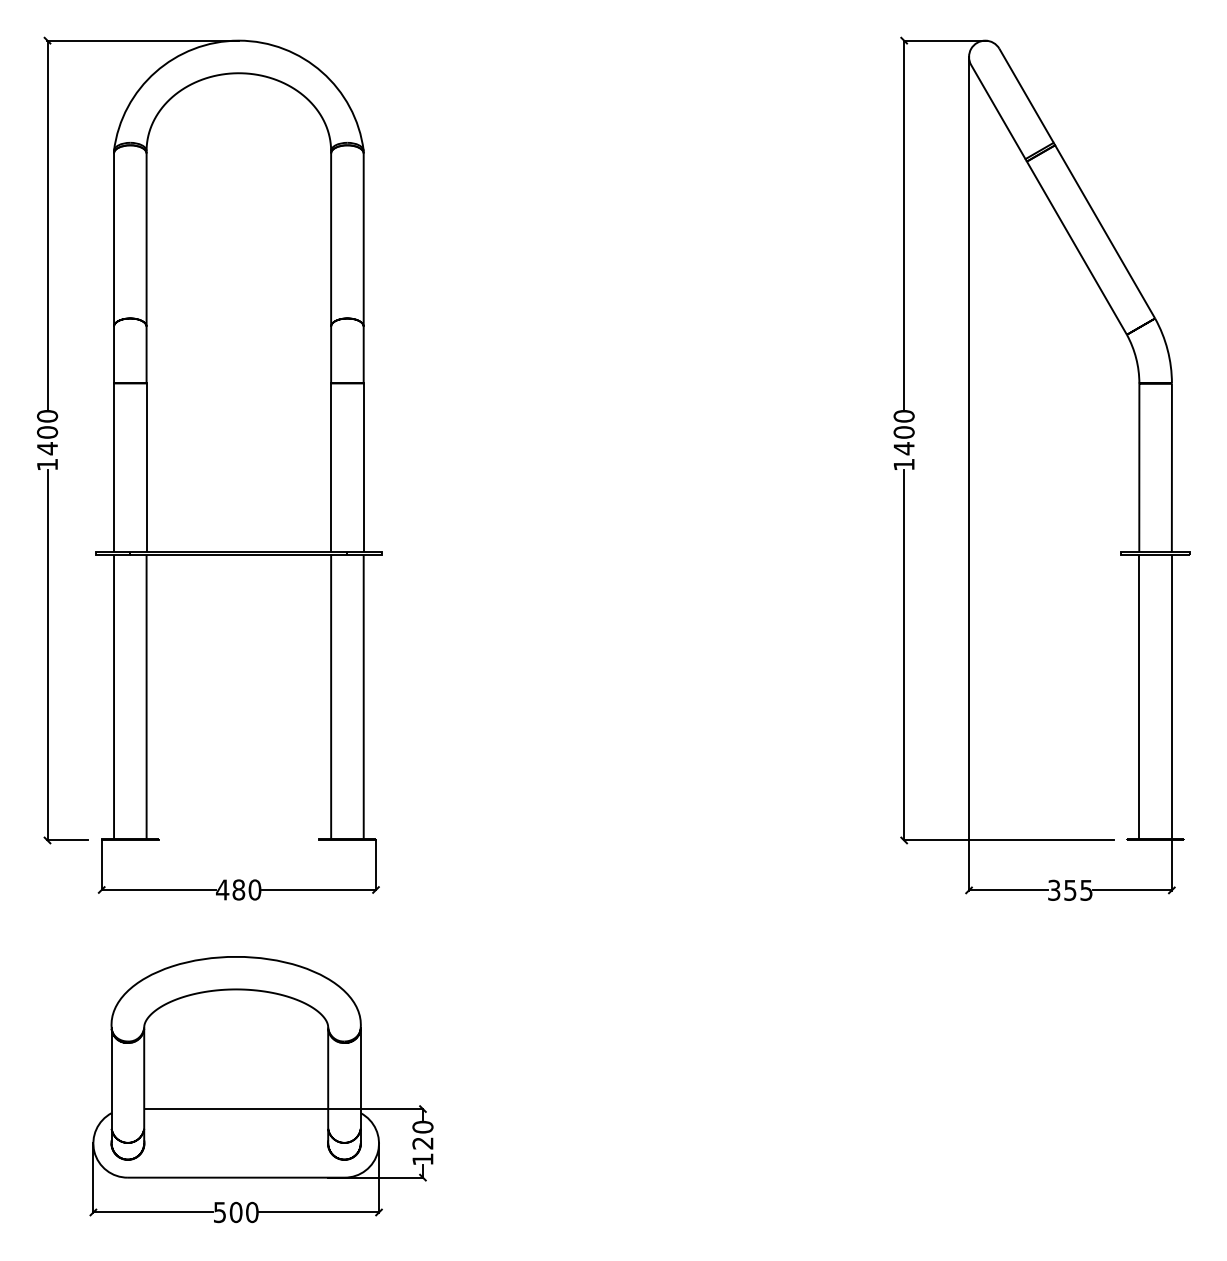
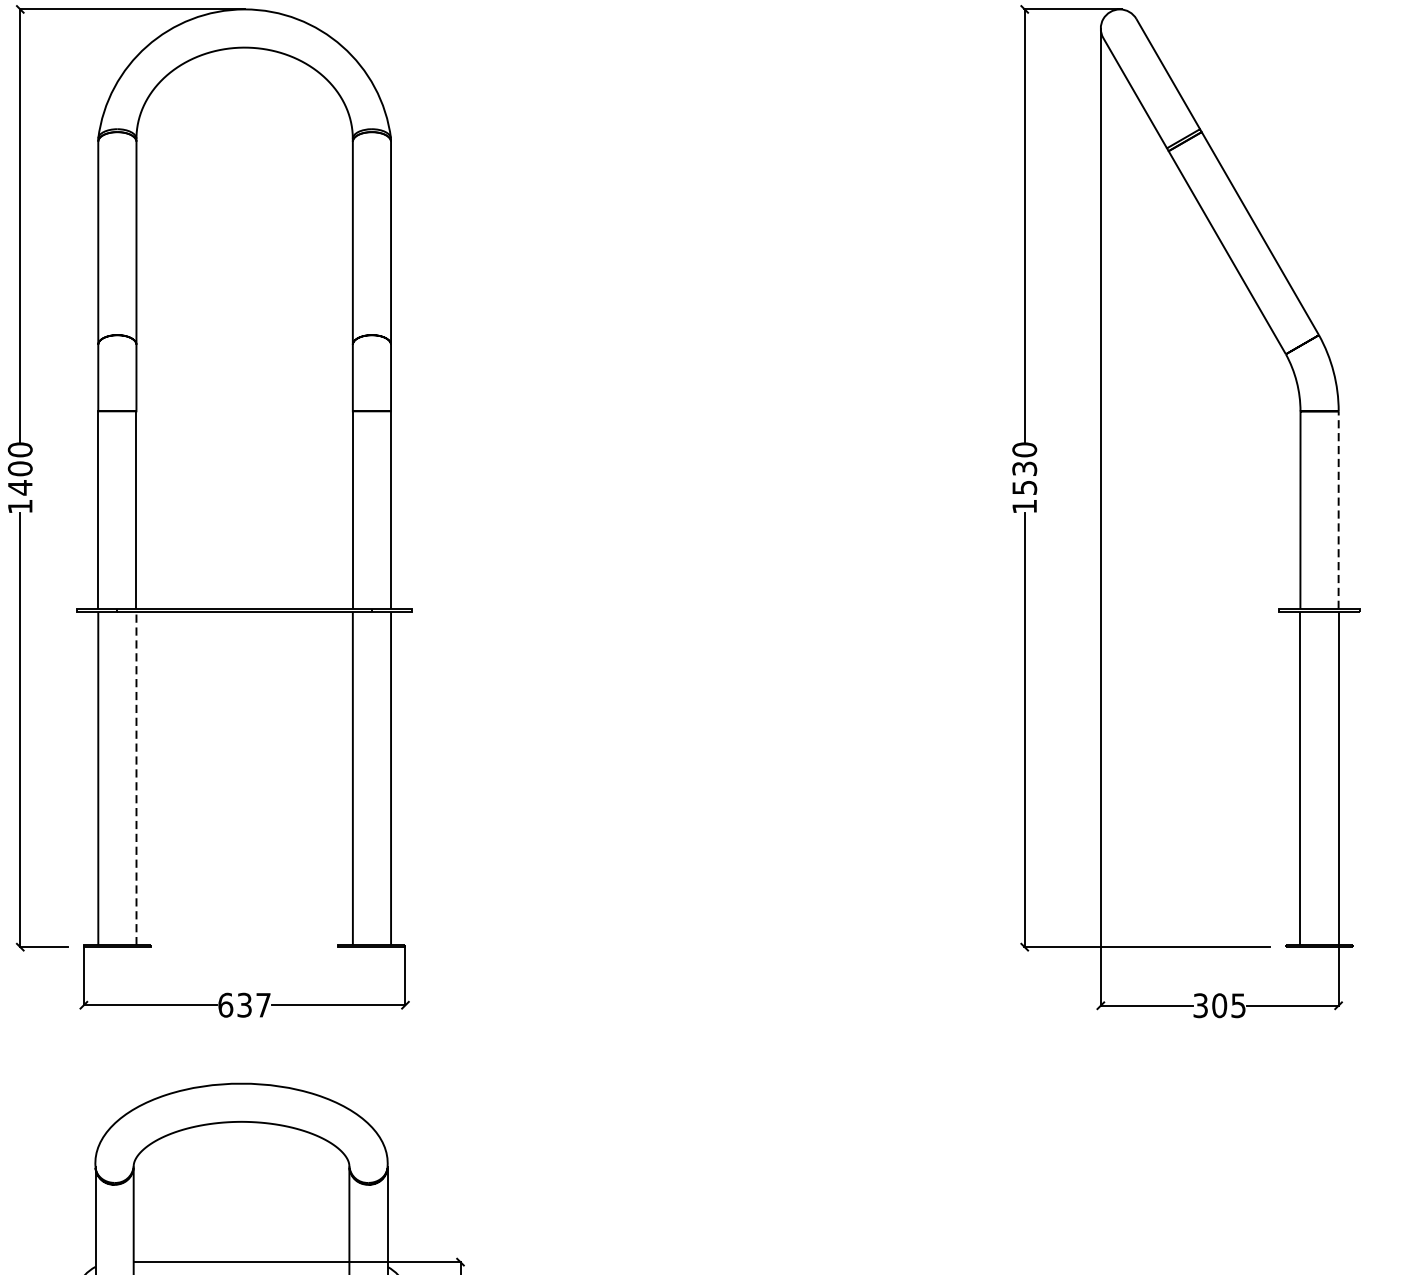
text: (903, 440) -> (1023, 478), 1400 -> 1530
line: (1171, 467) -> (1338, 509), solid -> dashed
line: (146, 696) -> (136, 778), solid -> dashed
text: (238, 889) -> (244, 1004), 480 -> 637
text: (1070, 889) -> (1219, 1004), 355 -> 305

